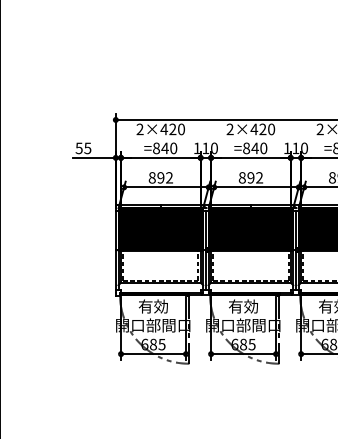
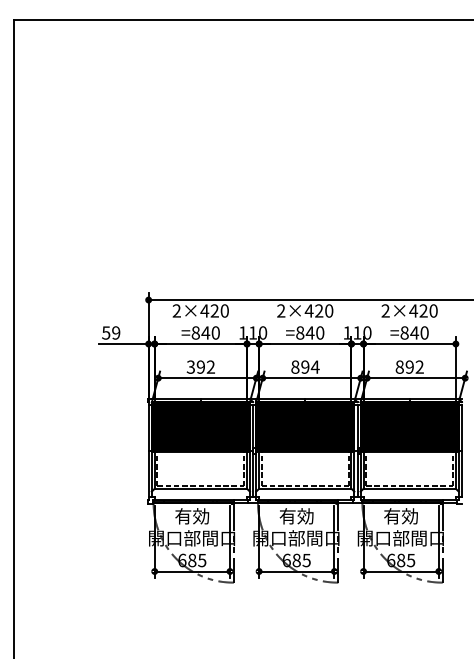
text: (88, 147) -> (116, 332), 55 -> 59
text: (151, 177) -> (190, 366), 892 -> 392
text: (258, 177) -> (314, 366), 892 -> 894

